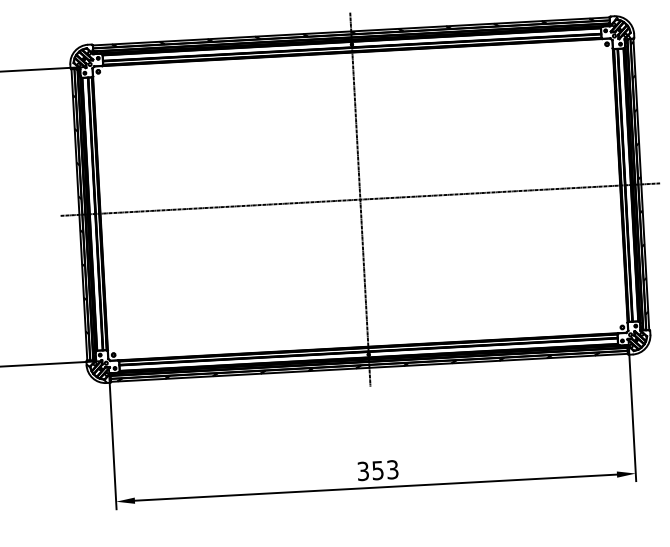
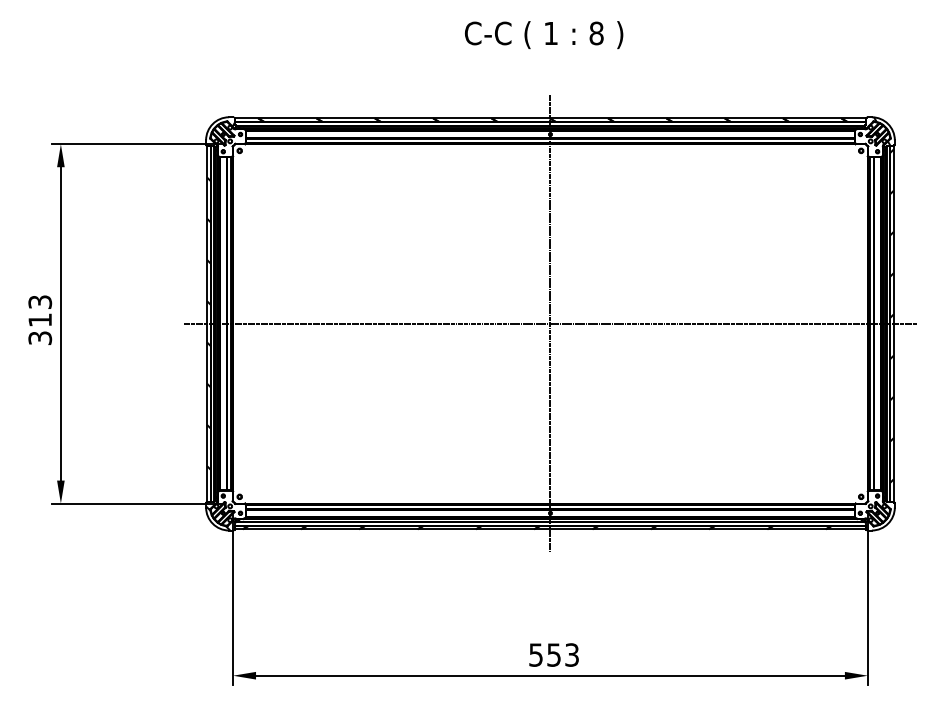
text: (363, 470) -> (536, 654), 353 -> 553

